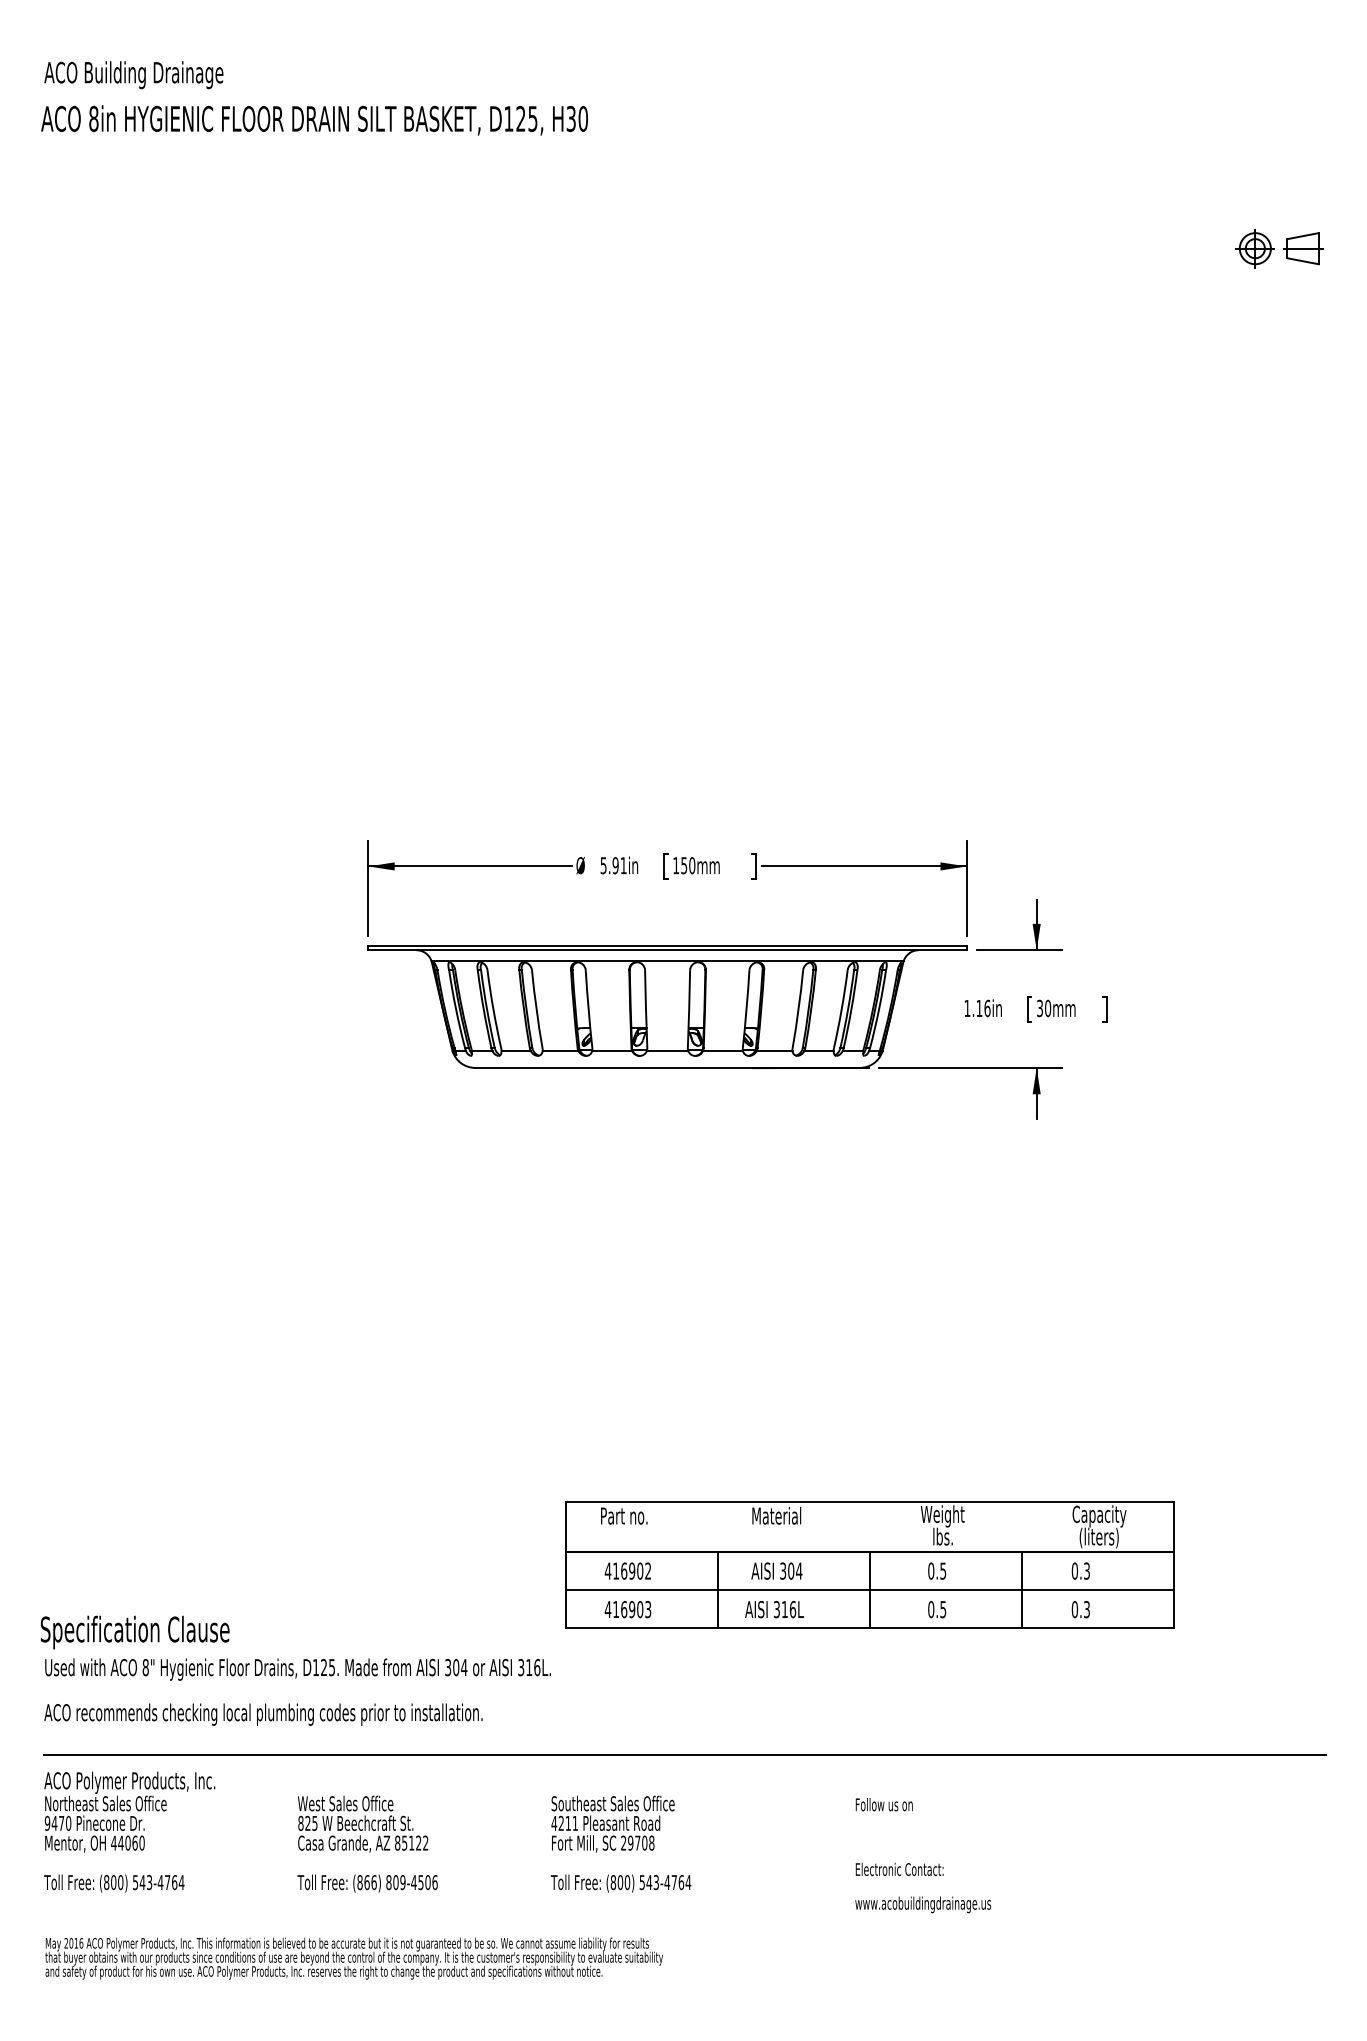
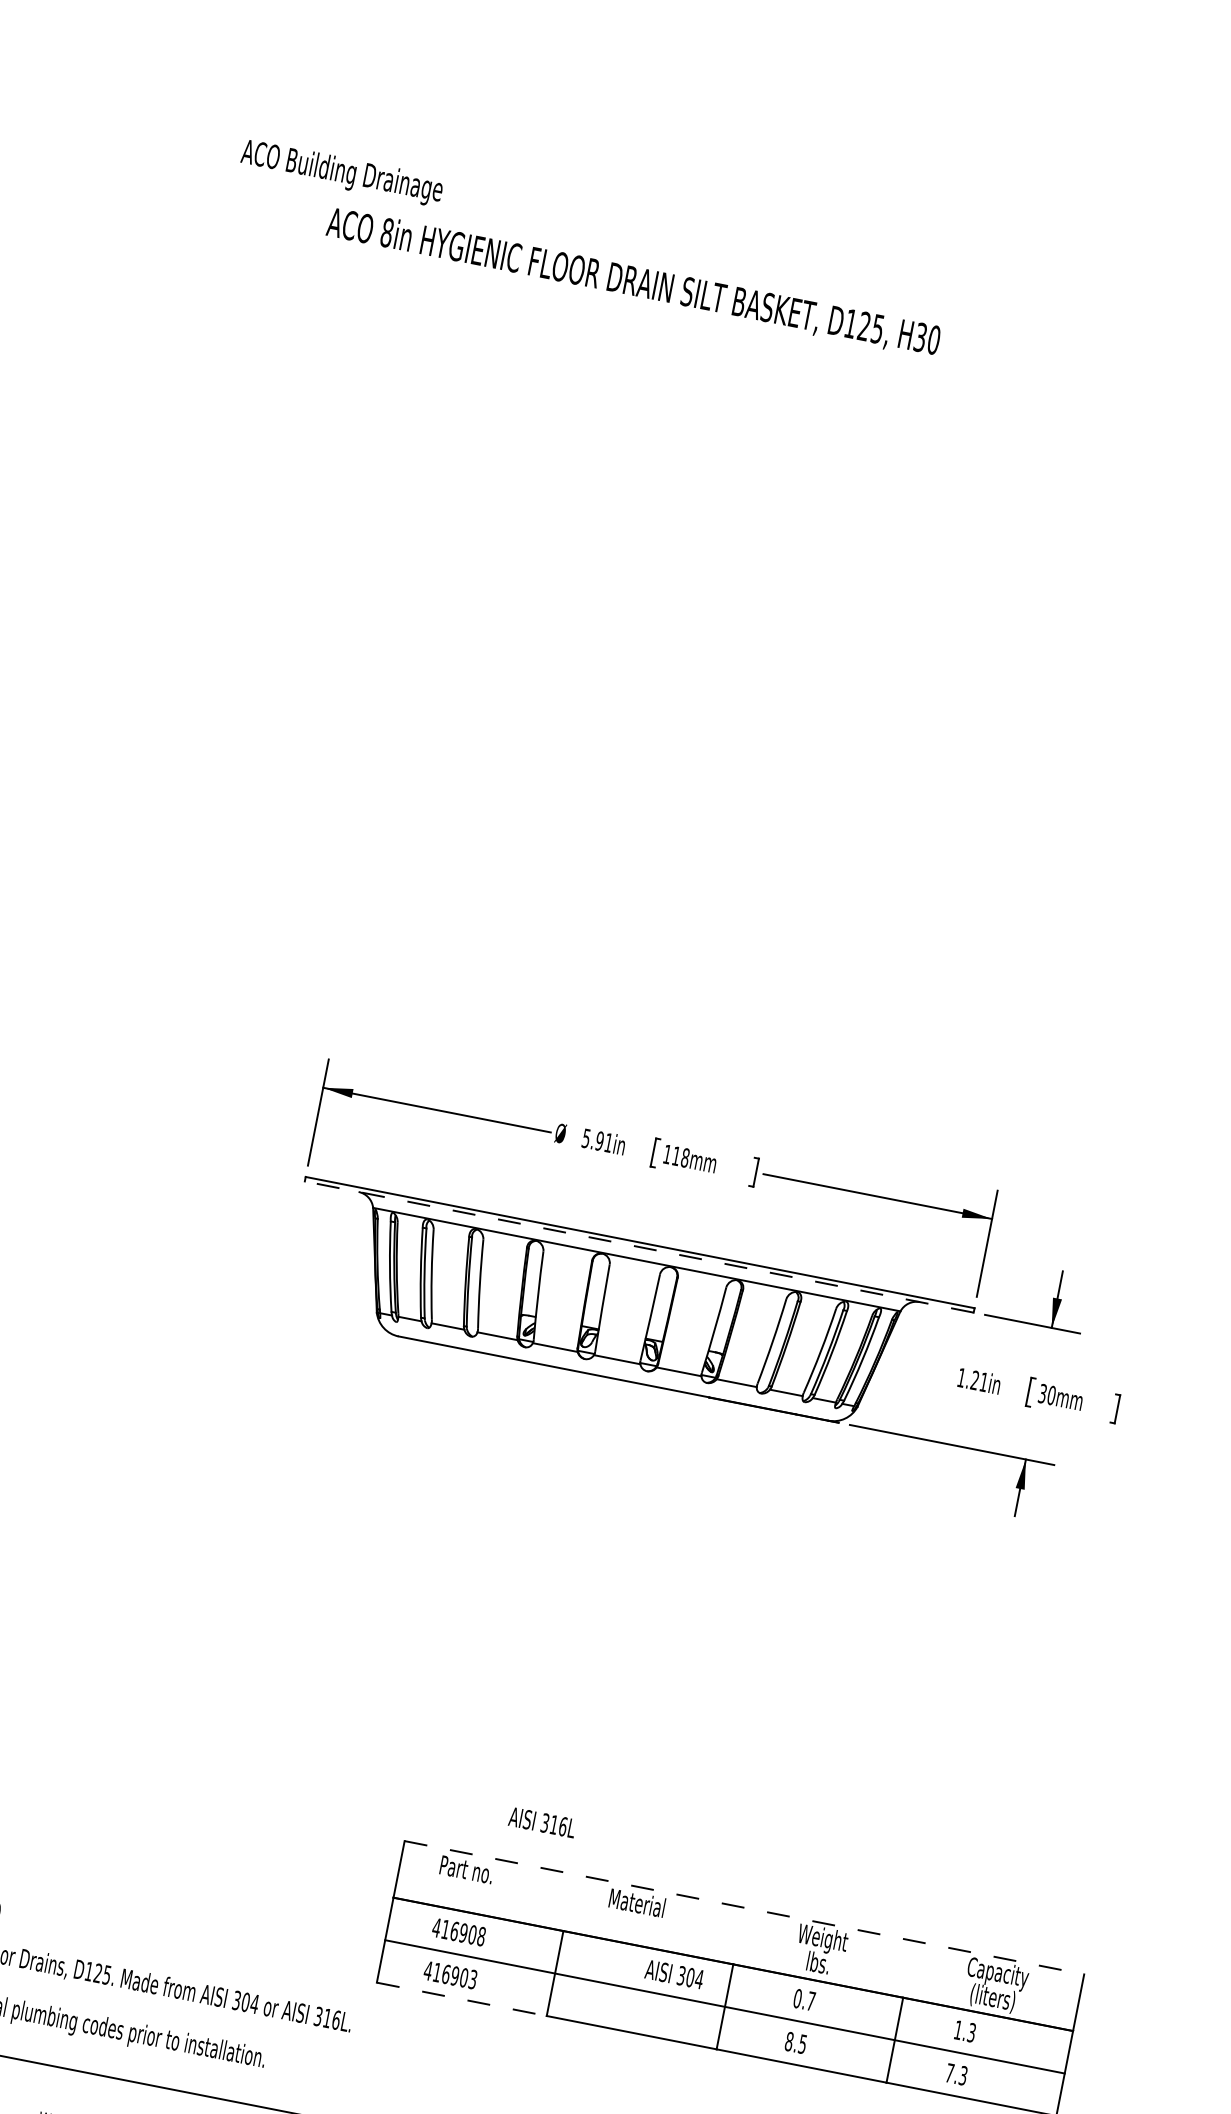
text: (133, 75) -> (341, 173), moved
text: (314, 120) -> (633, 282), moved
text: (688, 865) -> (681, 1156), 150mm -> 118mm
line: (667, 950) -> (639, 1247), solid -> dashed
text: (983, 1008) -> (979, 1381), 1.16in -> 1.21in
line: (870, 1501) -> (745, 1907), solid -> dashed
text: (648, 1570) -> (481, 1935), 416902 -> 416908
text: (776, 1570) -> (674, 1973), moved
text: (943, 1570) -> (811, 2000), 0.5 -> 0.7
text: (1074, 1570) -> (958, 2029), 0.3 -> 1.3
text: (774, 1609) -> (542, 1822), moved
text: (931, 1609) -> (789, 2041), 0.5 -> 8.5
text: (1074, 1609) -> (949, 2072), 0.3 -> 7.3
line: (642, 1628) -> (462, 1999), solid -> dashed

